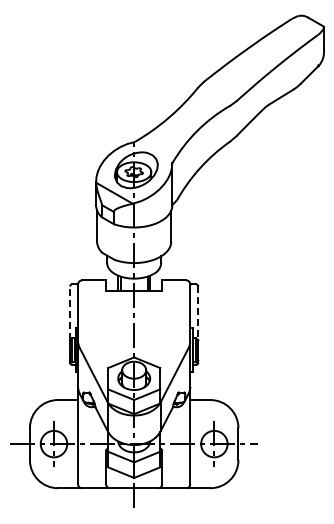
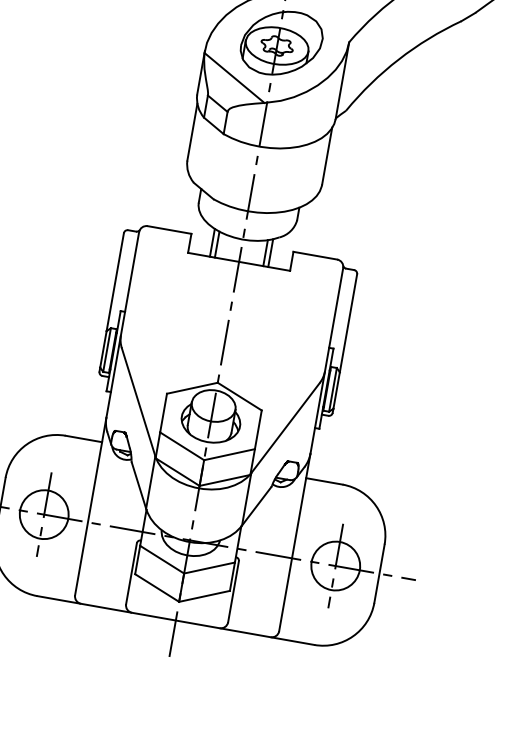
line: (70, 313) -> (116, 282), dashed -> solid
line: (198, 313) -> (348, 323), dashed -> solid

